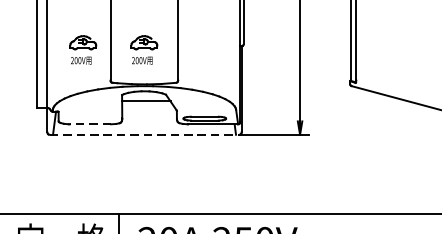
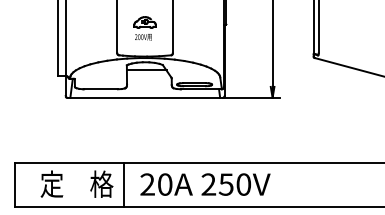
part: (82, 50) -> (94, 28), removed
line: (91, 124) -> (101, 89), dashed -> solid
line: (144, 134) -> (145, 97), dashed -> solid

